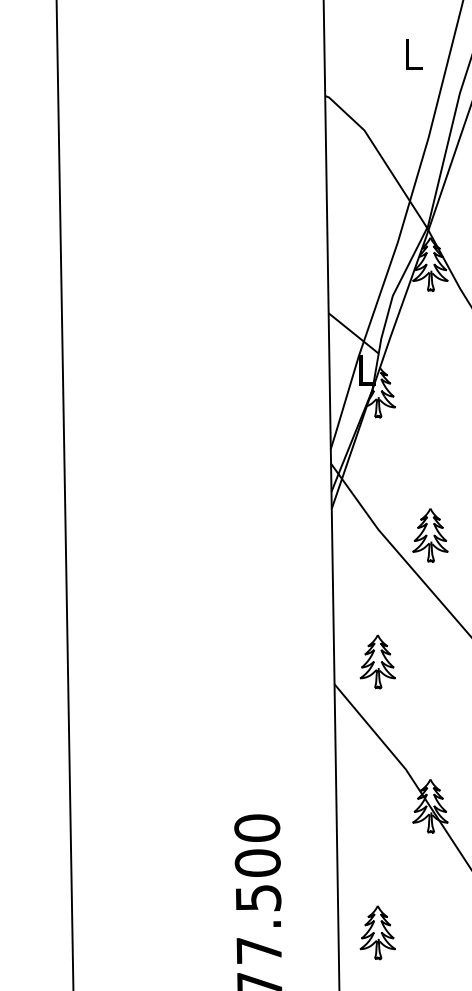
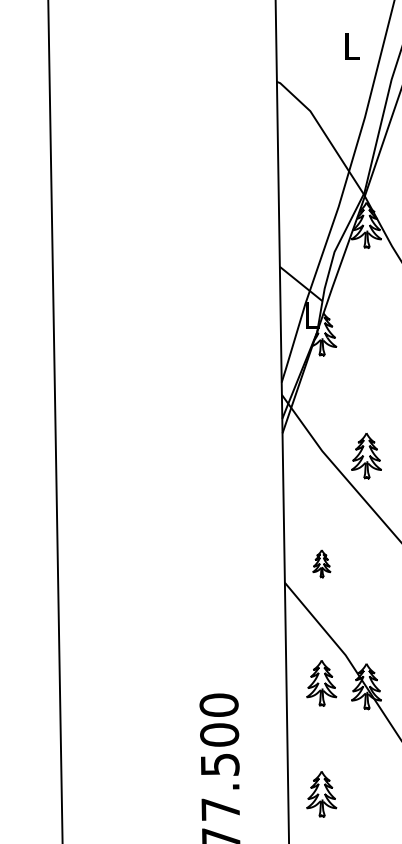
part: (377, 661) -> (321, 563), size x0.6
part: (377, 802) -> (321, 683), added

